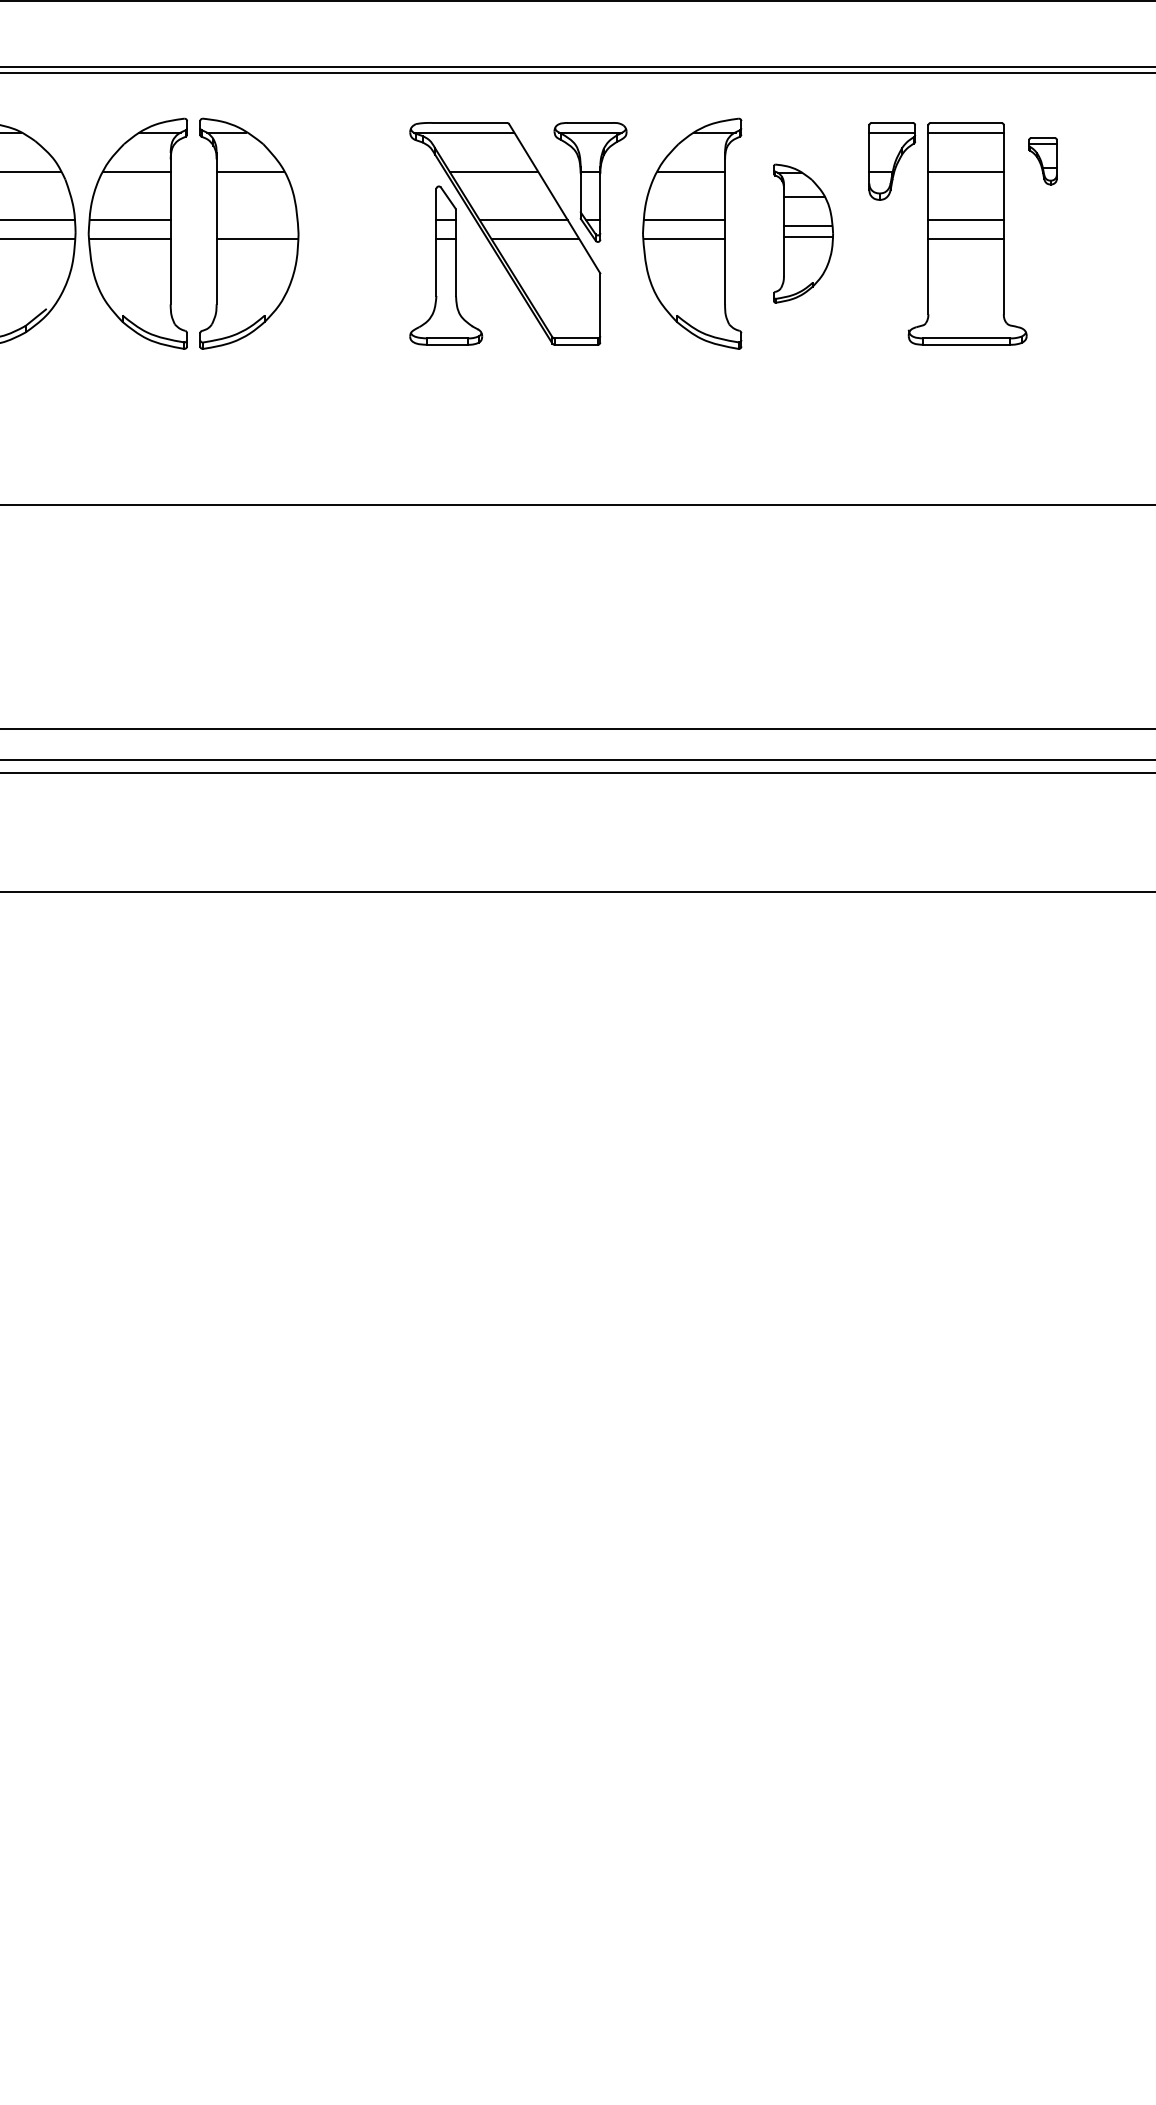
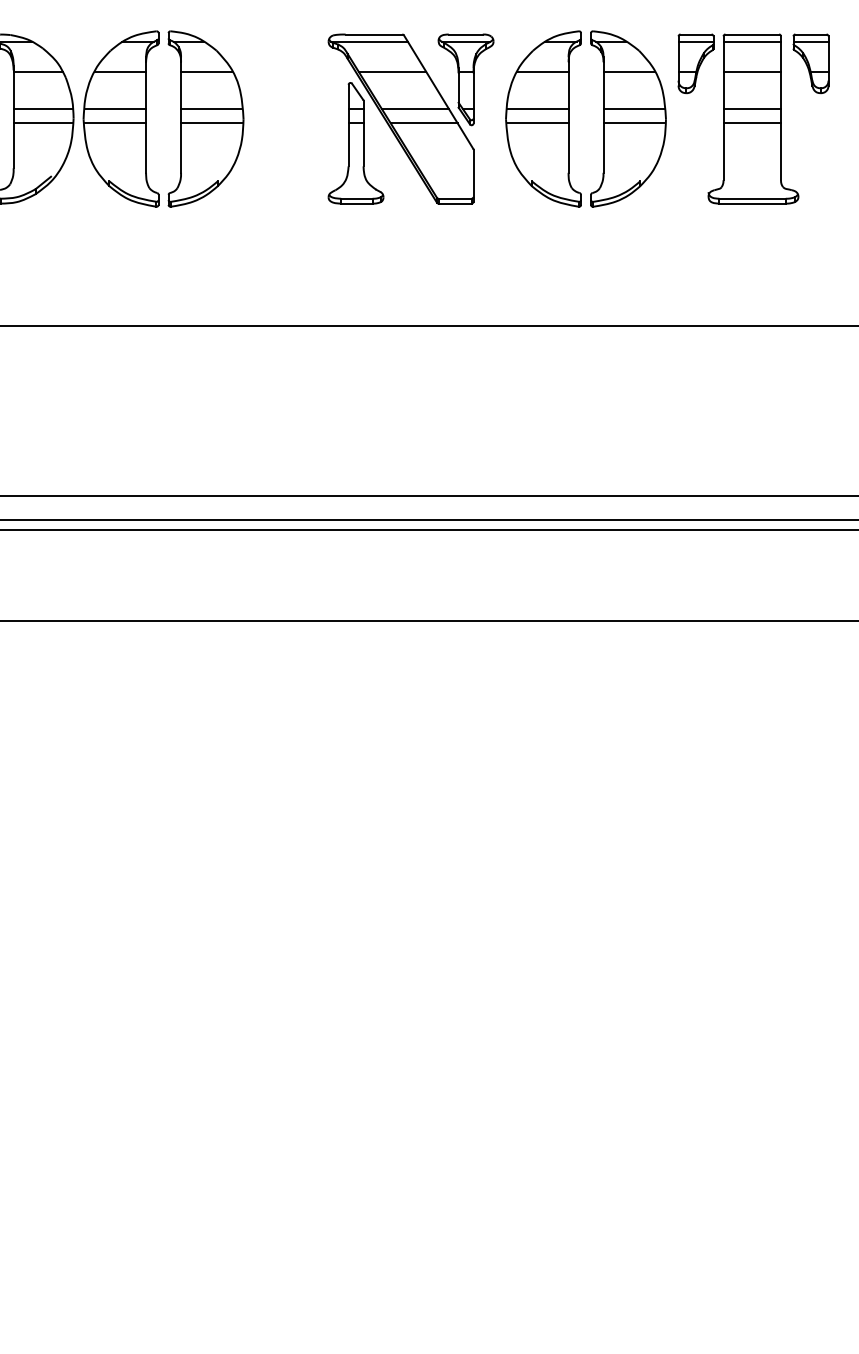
part: (1042, 161) -> (810, 63), size x1.67
line: (256, 220) -> (211, 108), added
part: (803, 233) -> (628, 118), size x1.67

